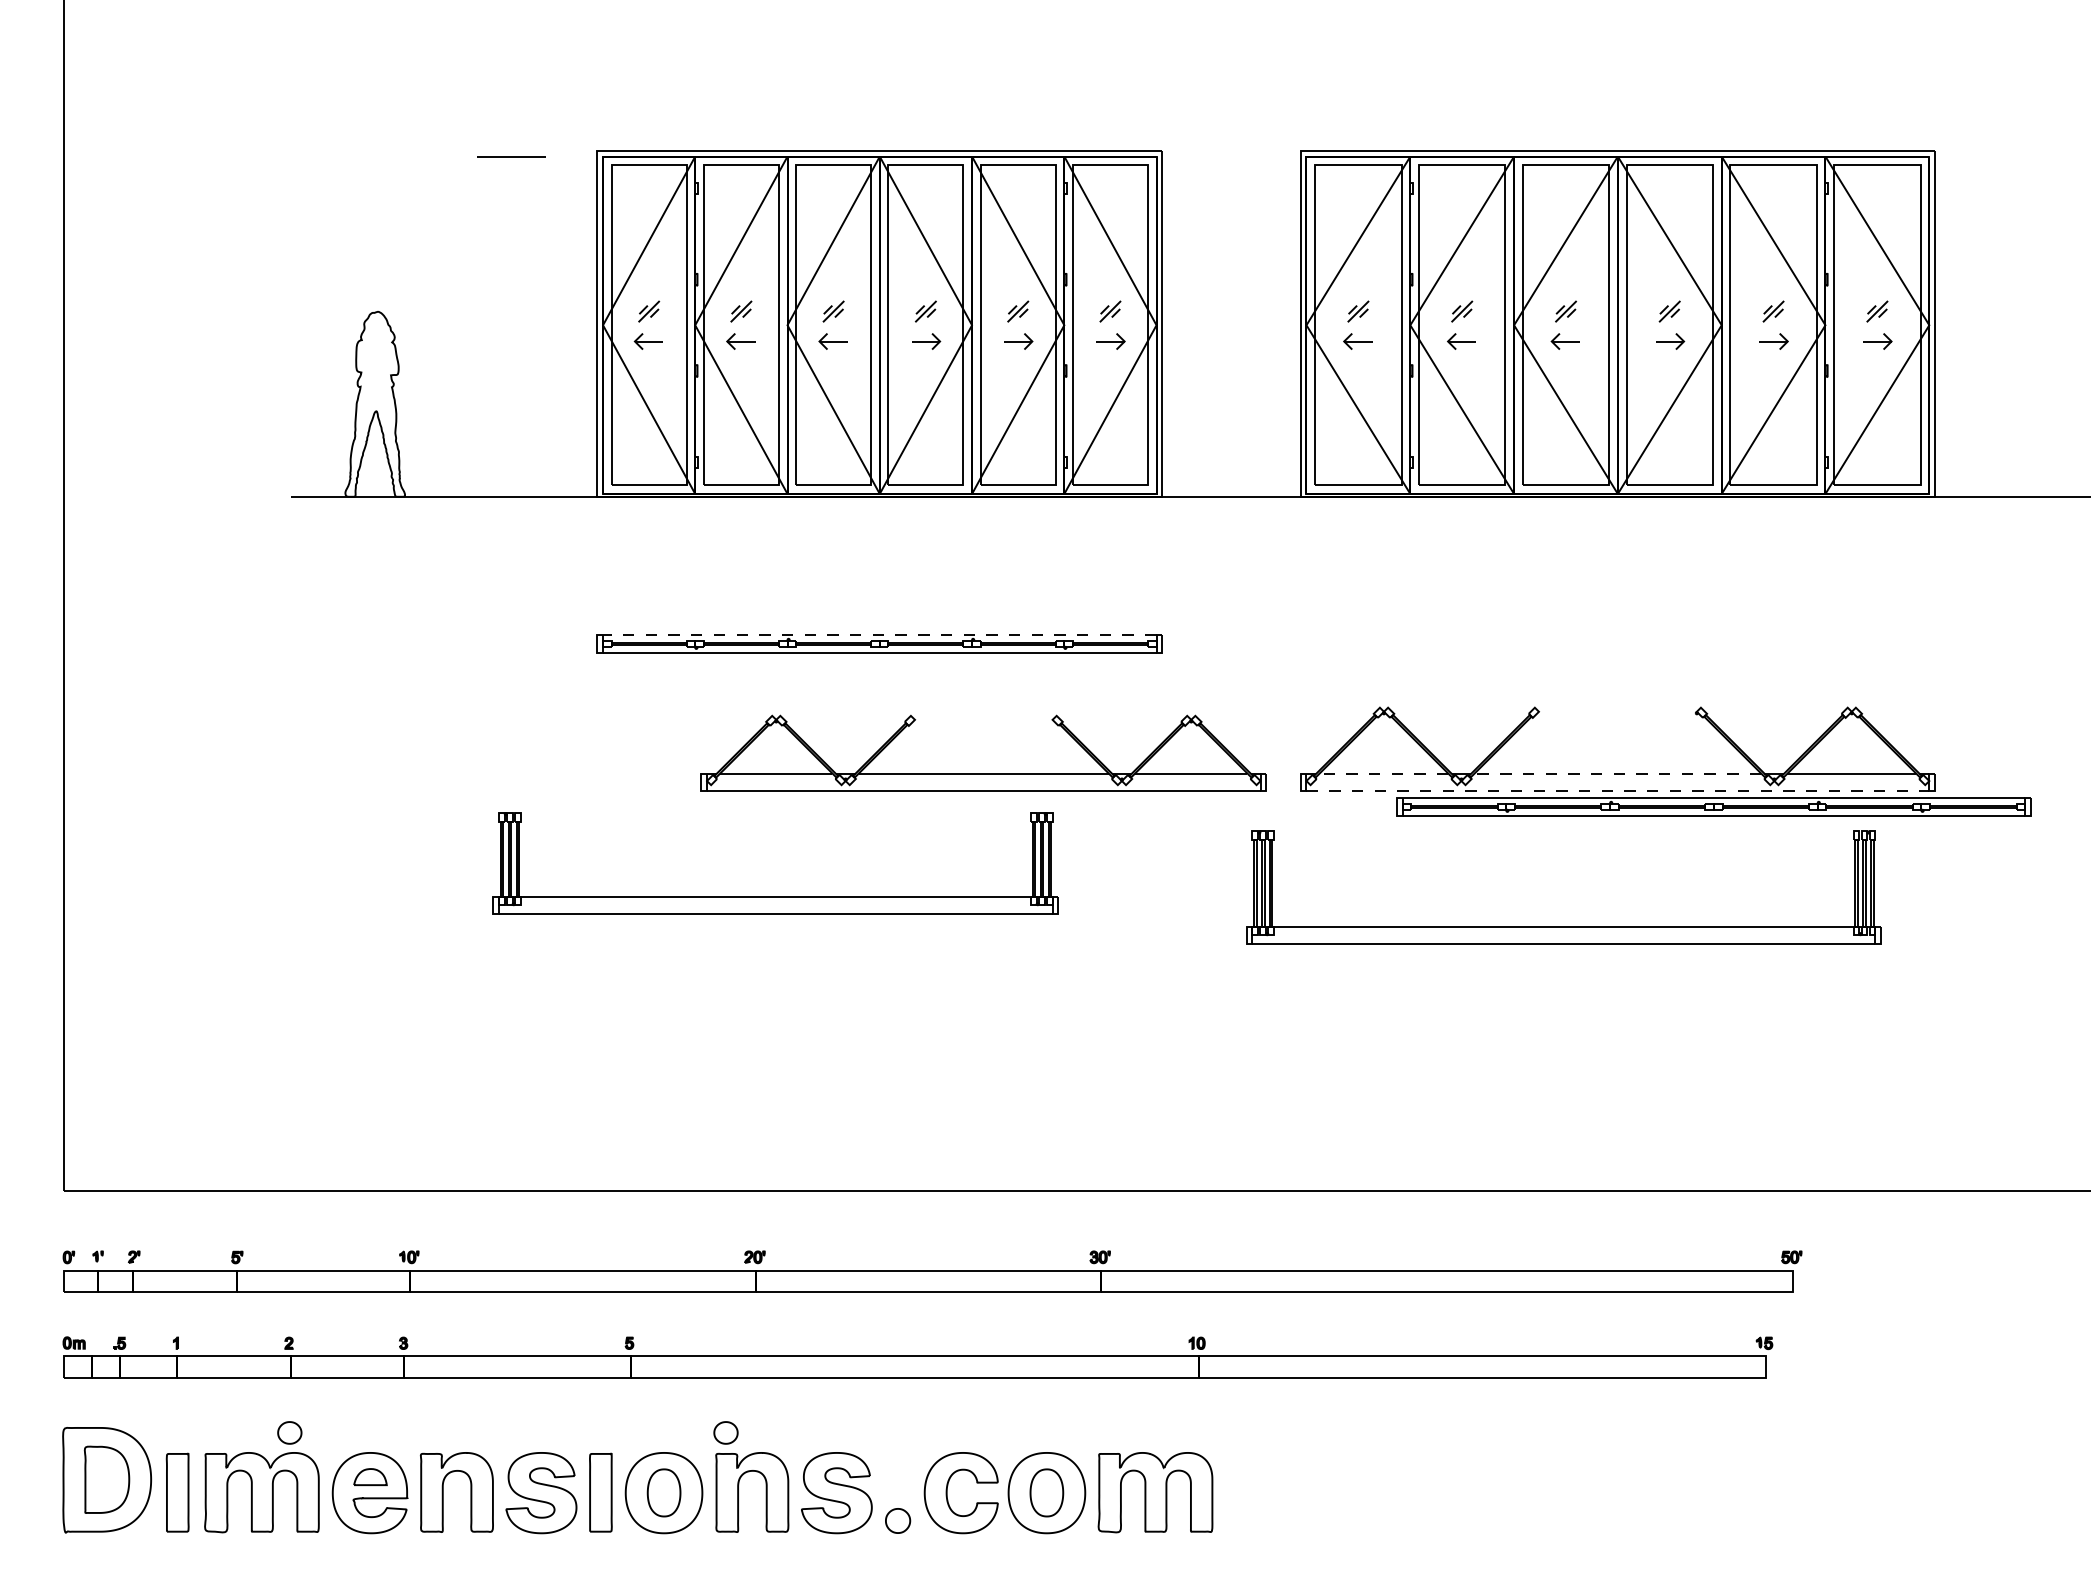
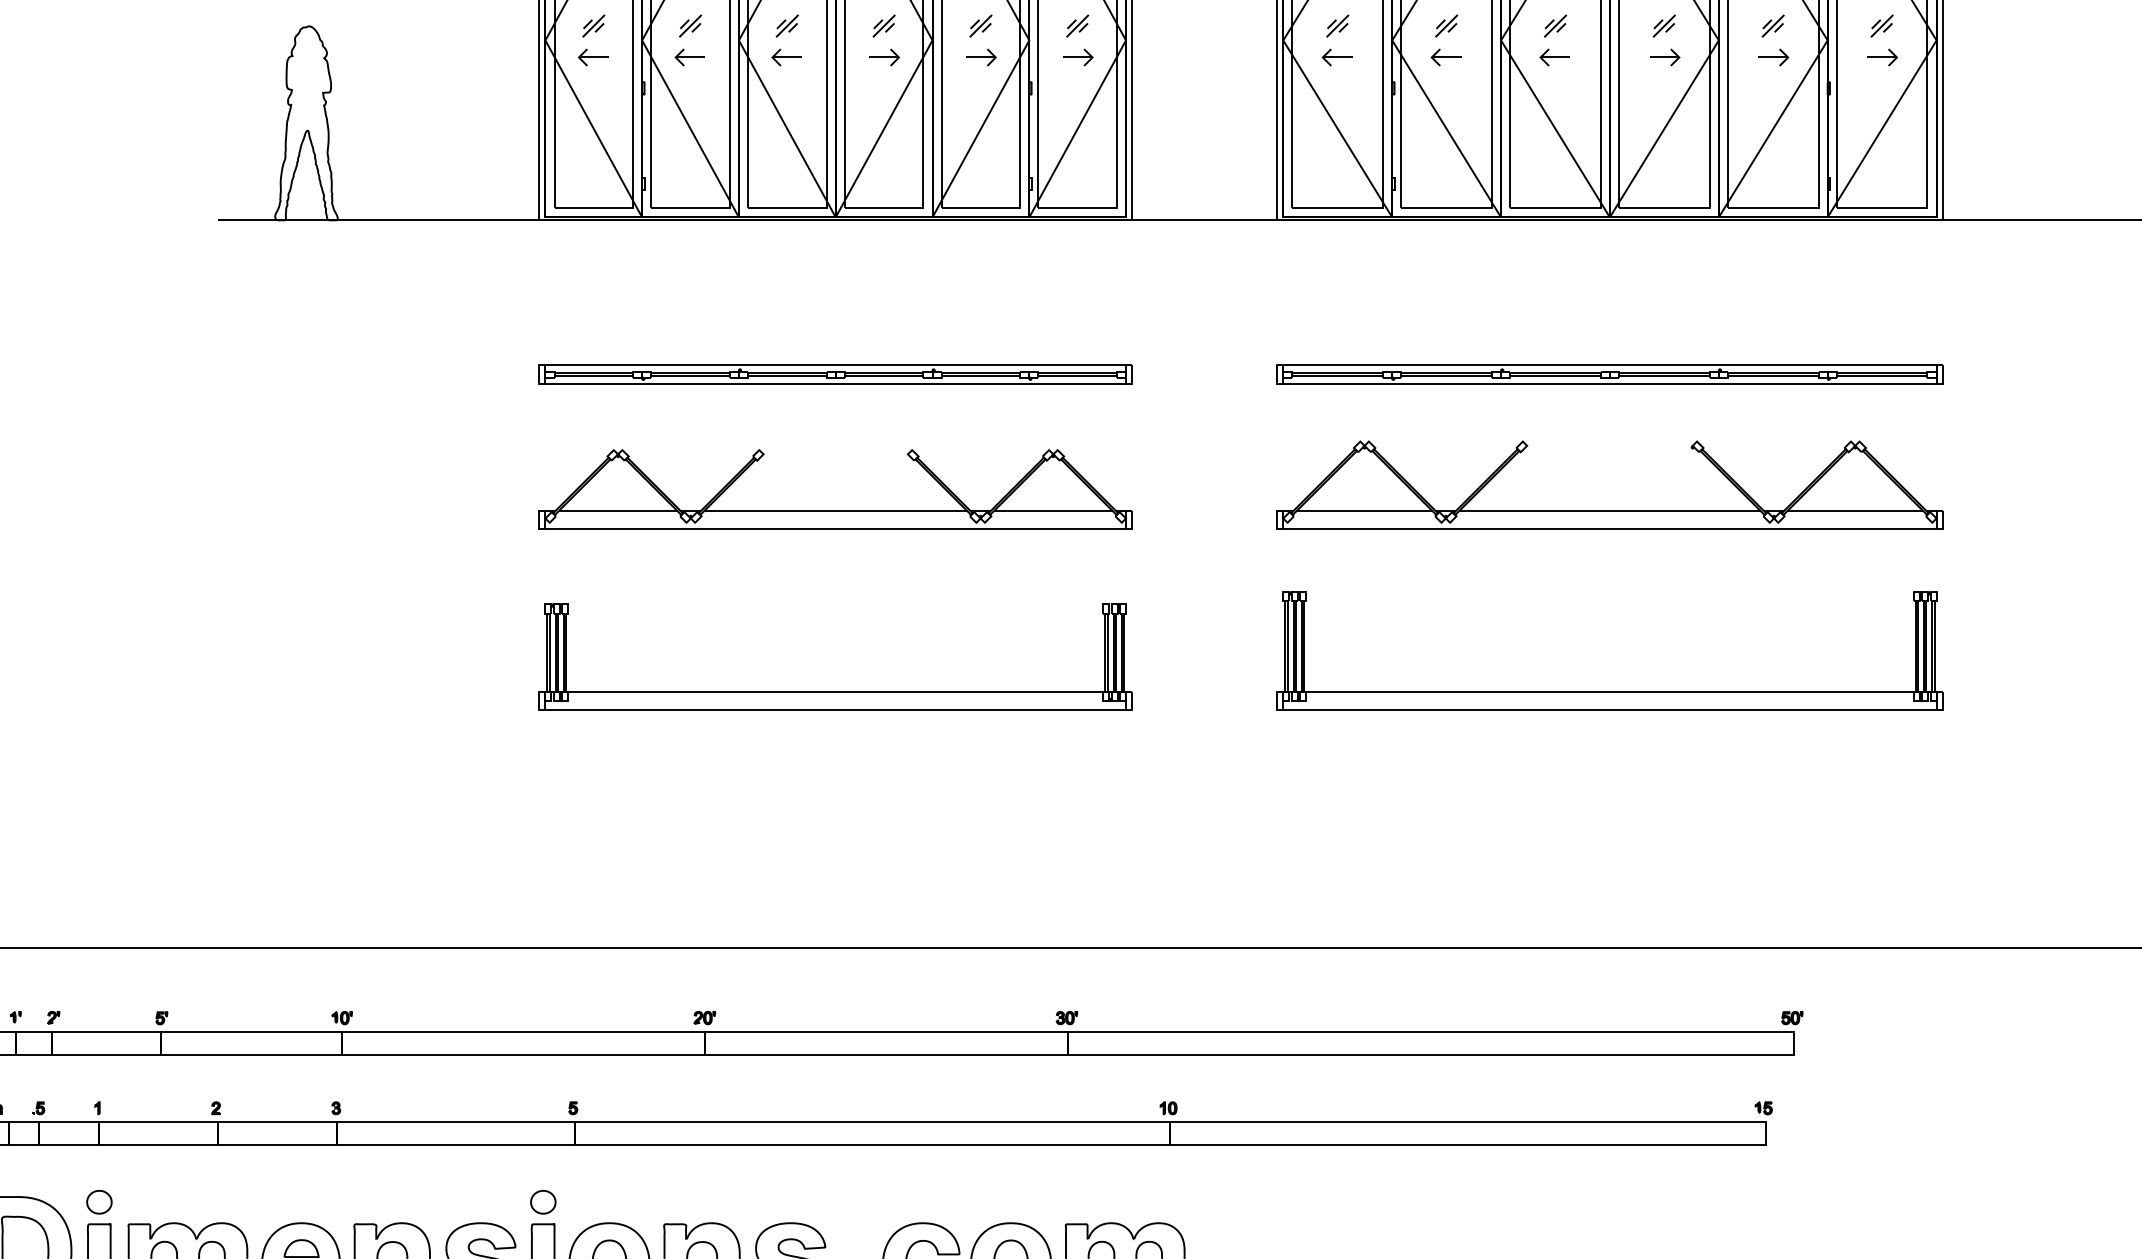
line: (879, 635) -> (835, 365), dashed -> solid
part: (983, 773) -> (835, 510), moved
line: (1383, 773) -> (1364, 510), dashed -> solid
line: (1617, 773) -> (1609, 510), dashed -> solid
line: (1618, 790) -> (1610, 528), dashed -> solid
part: (1713, 806) -> (1609, 374), moved
part: (775, 896) -> (835, 692), moved
part: (1563, 926) -> (1609, 692), moved
part: (289, 1432) -> (99, 1201), moved
part: (725, 1432) -> (542, 1201), moved

